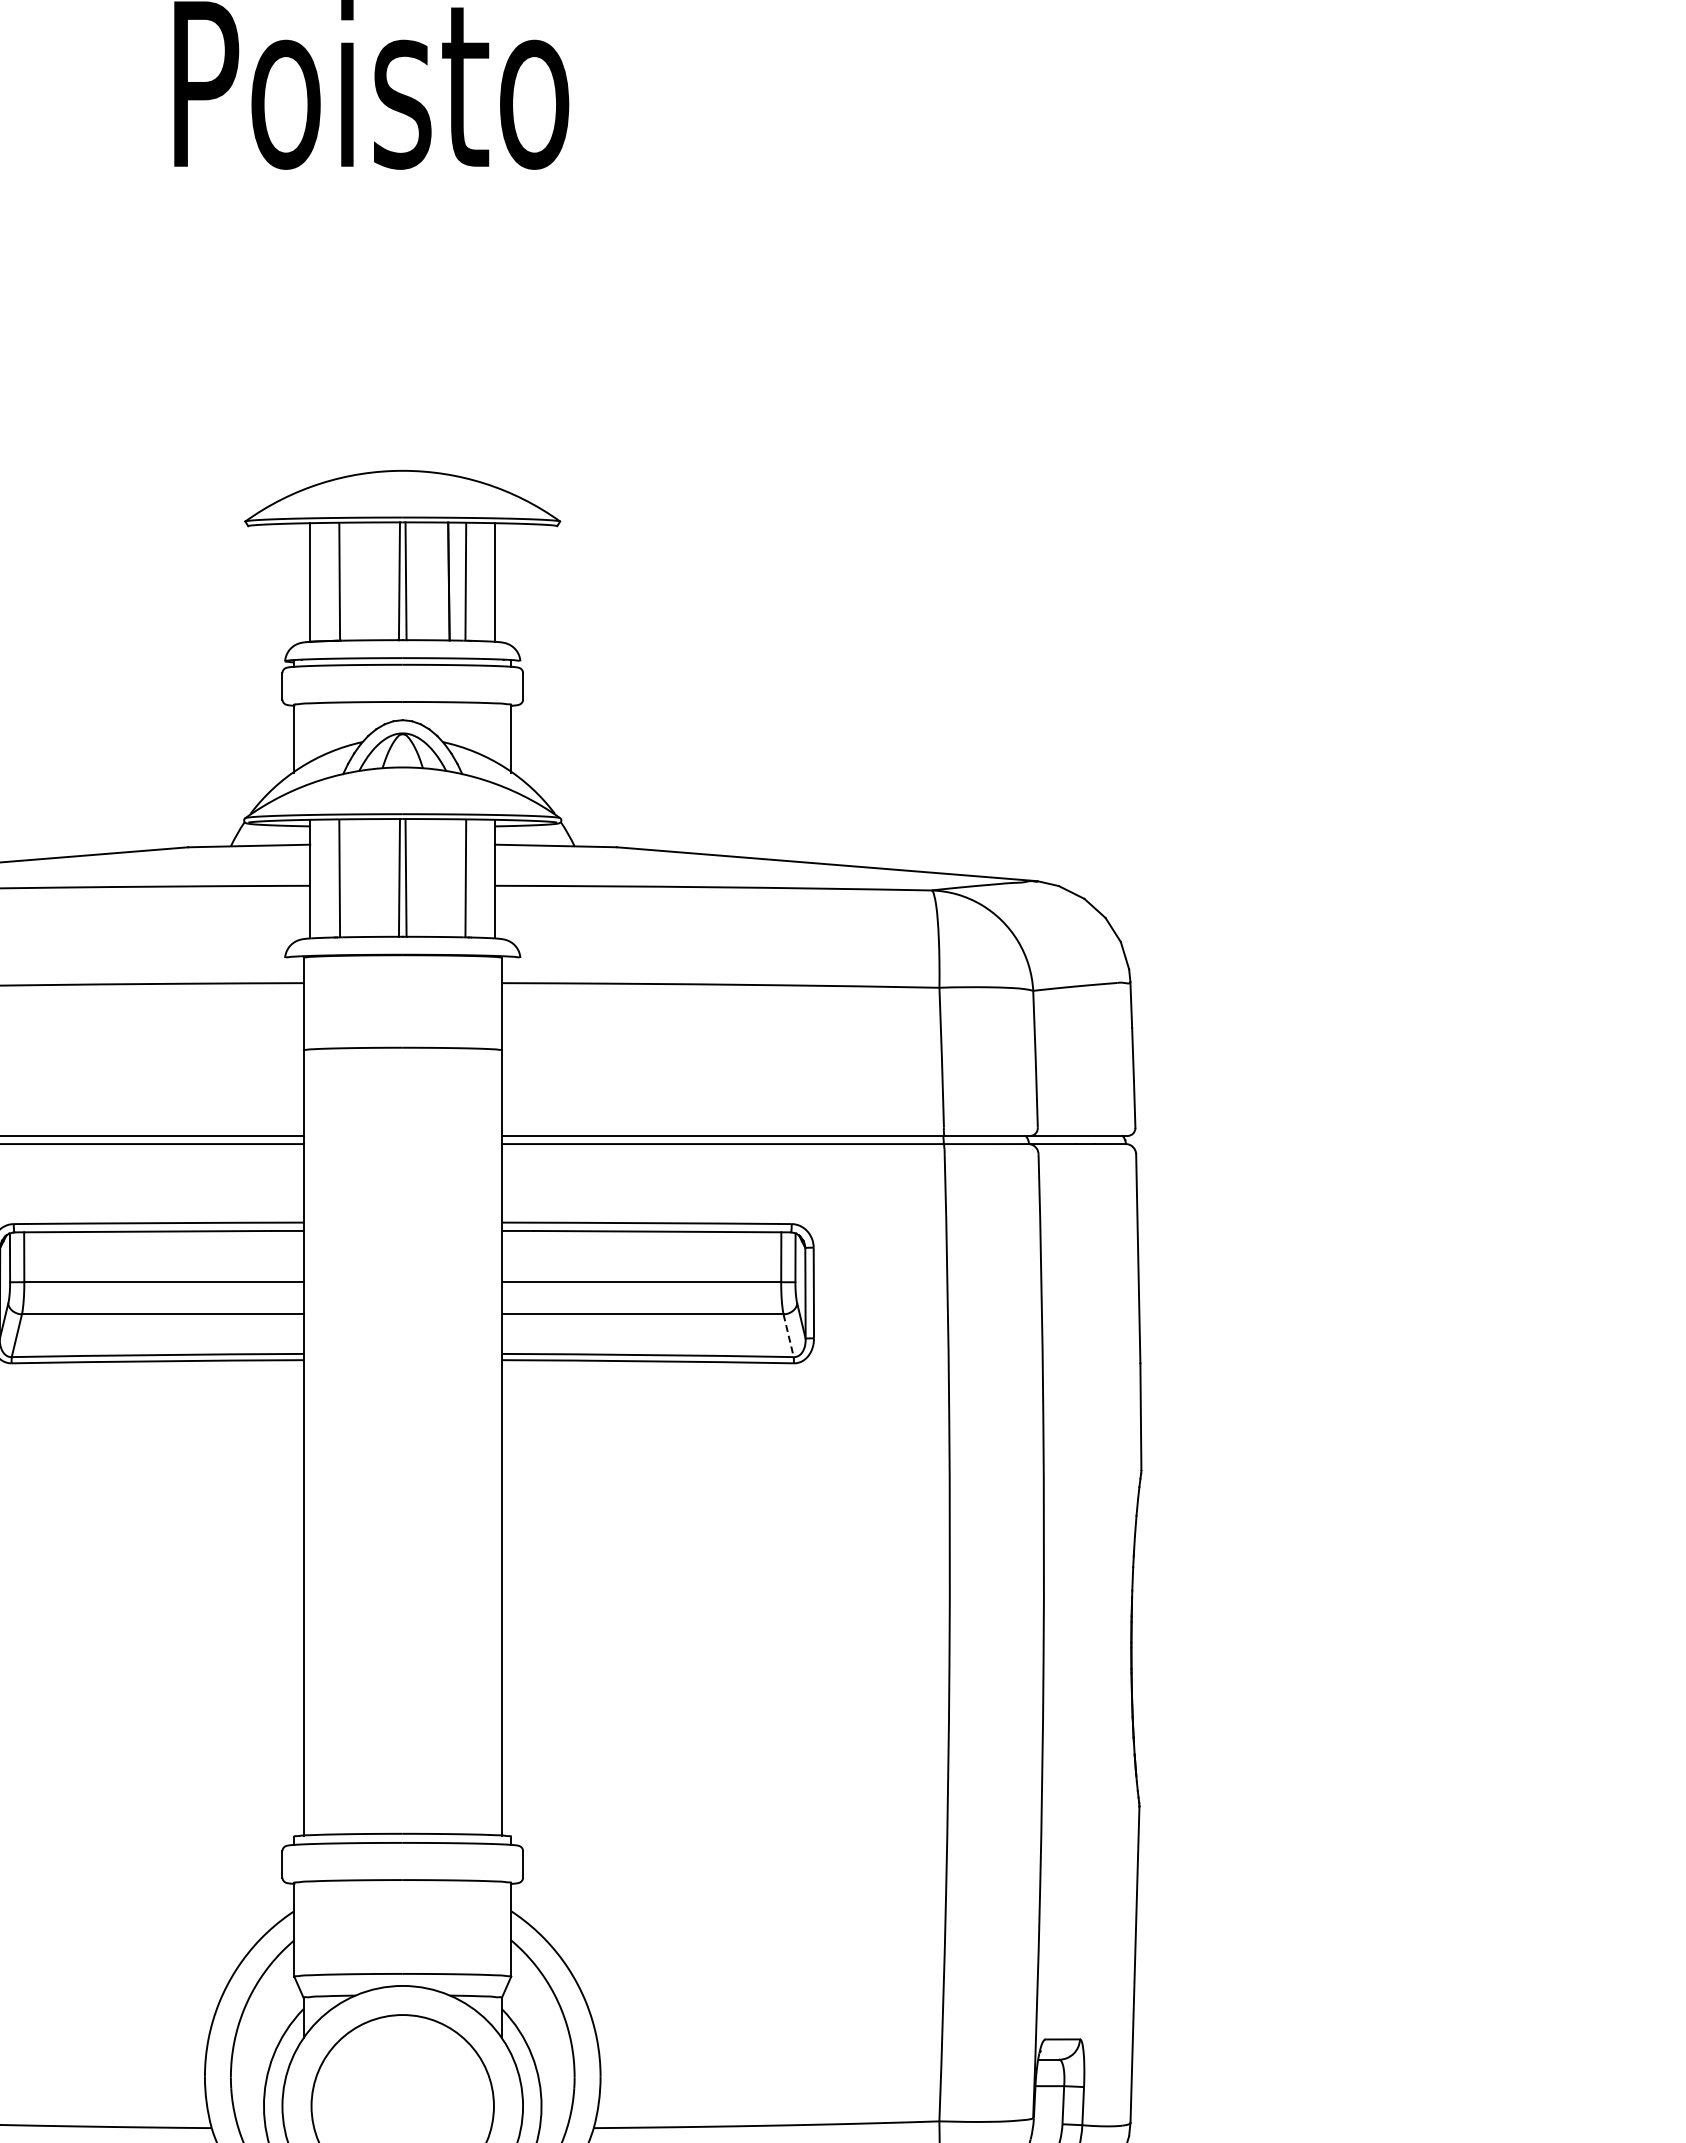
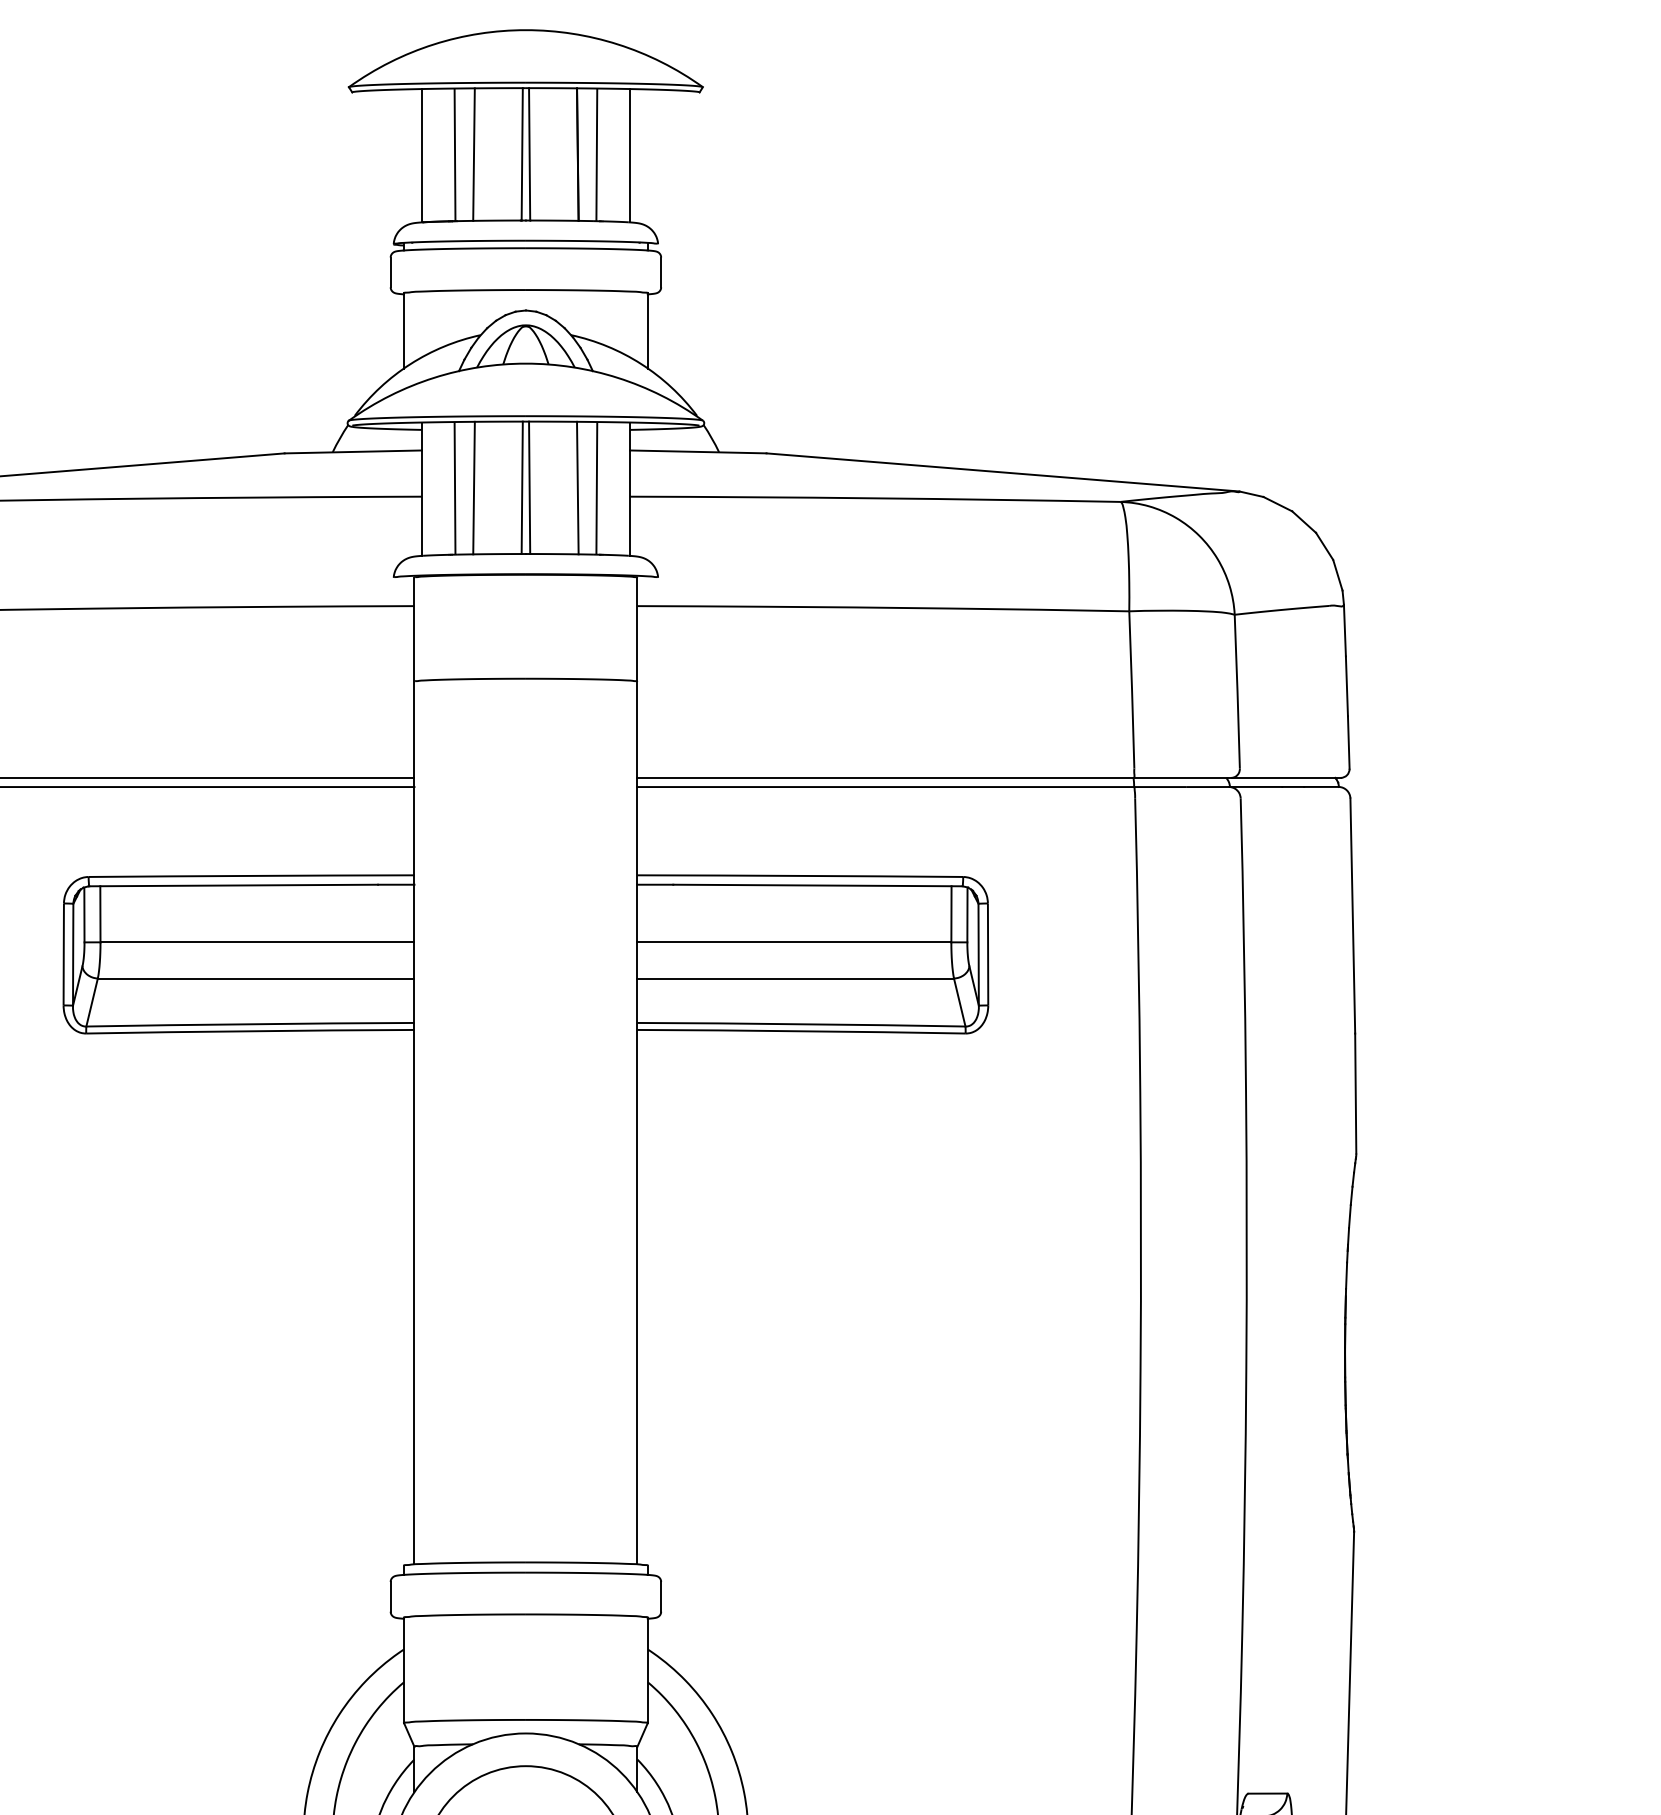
line: (356, 581) -> (473, 154), added
line: (356, 878) -> (473, 488), added
line: (448, 878) -> (577, 488), added
line: (788, 1335) -> (959, 1002), dashed -> solid

